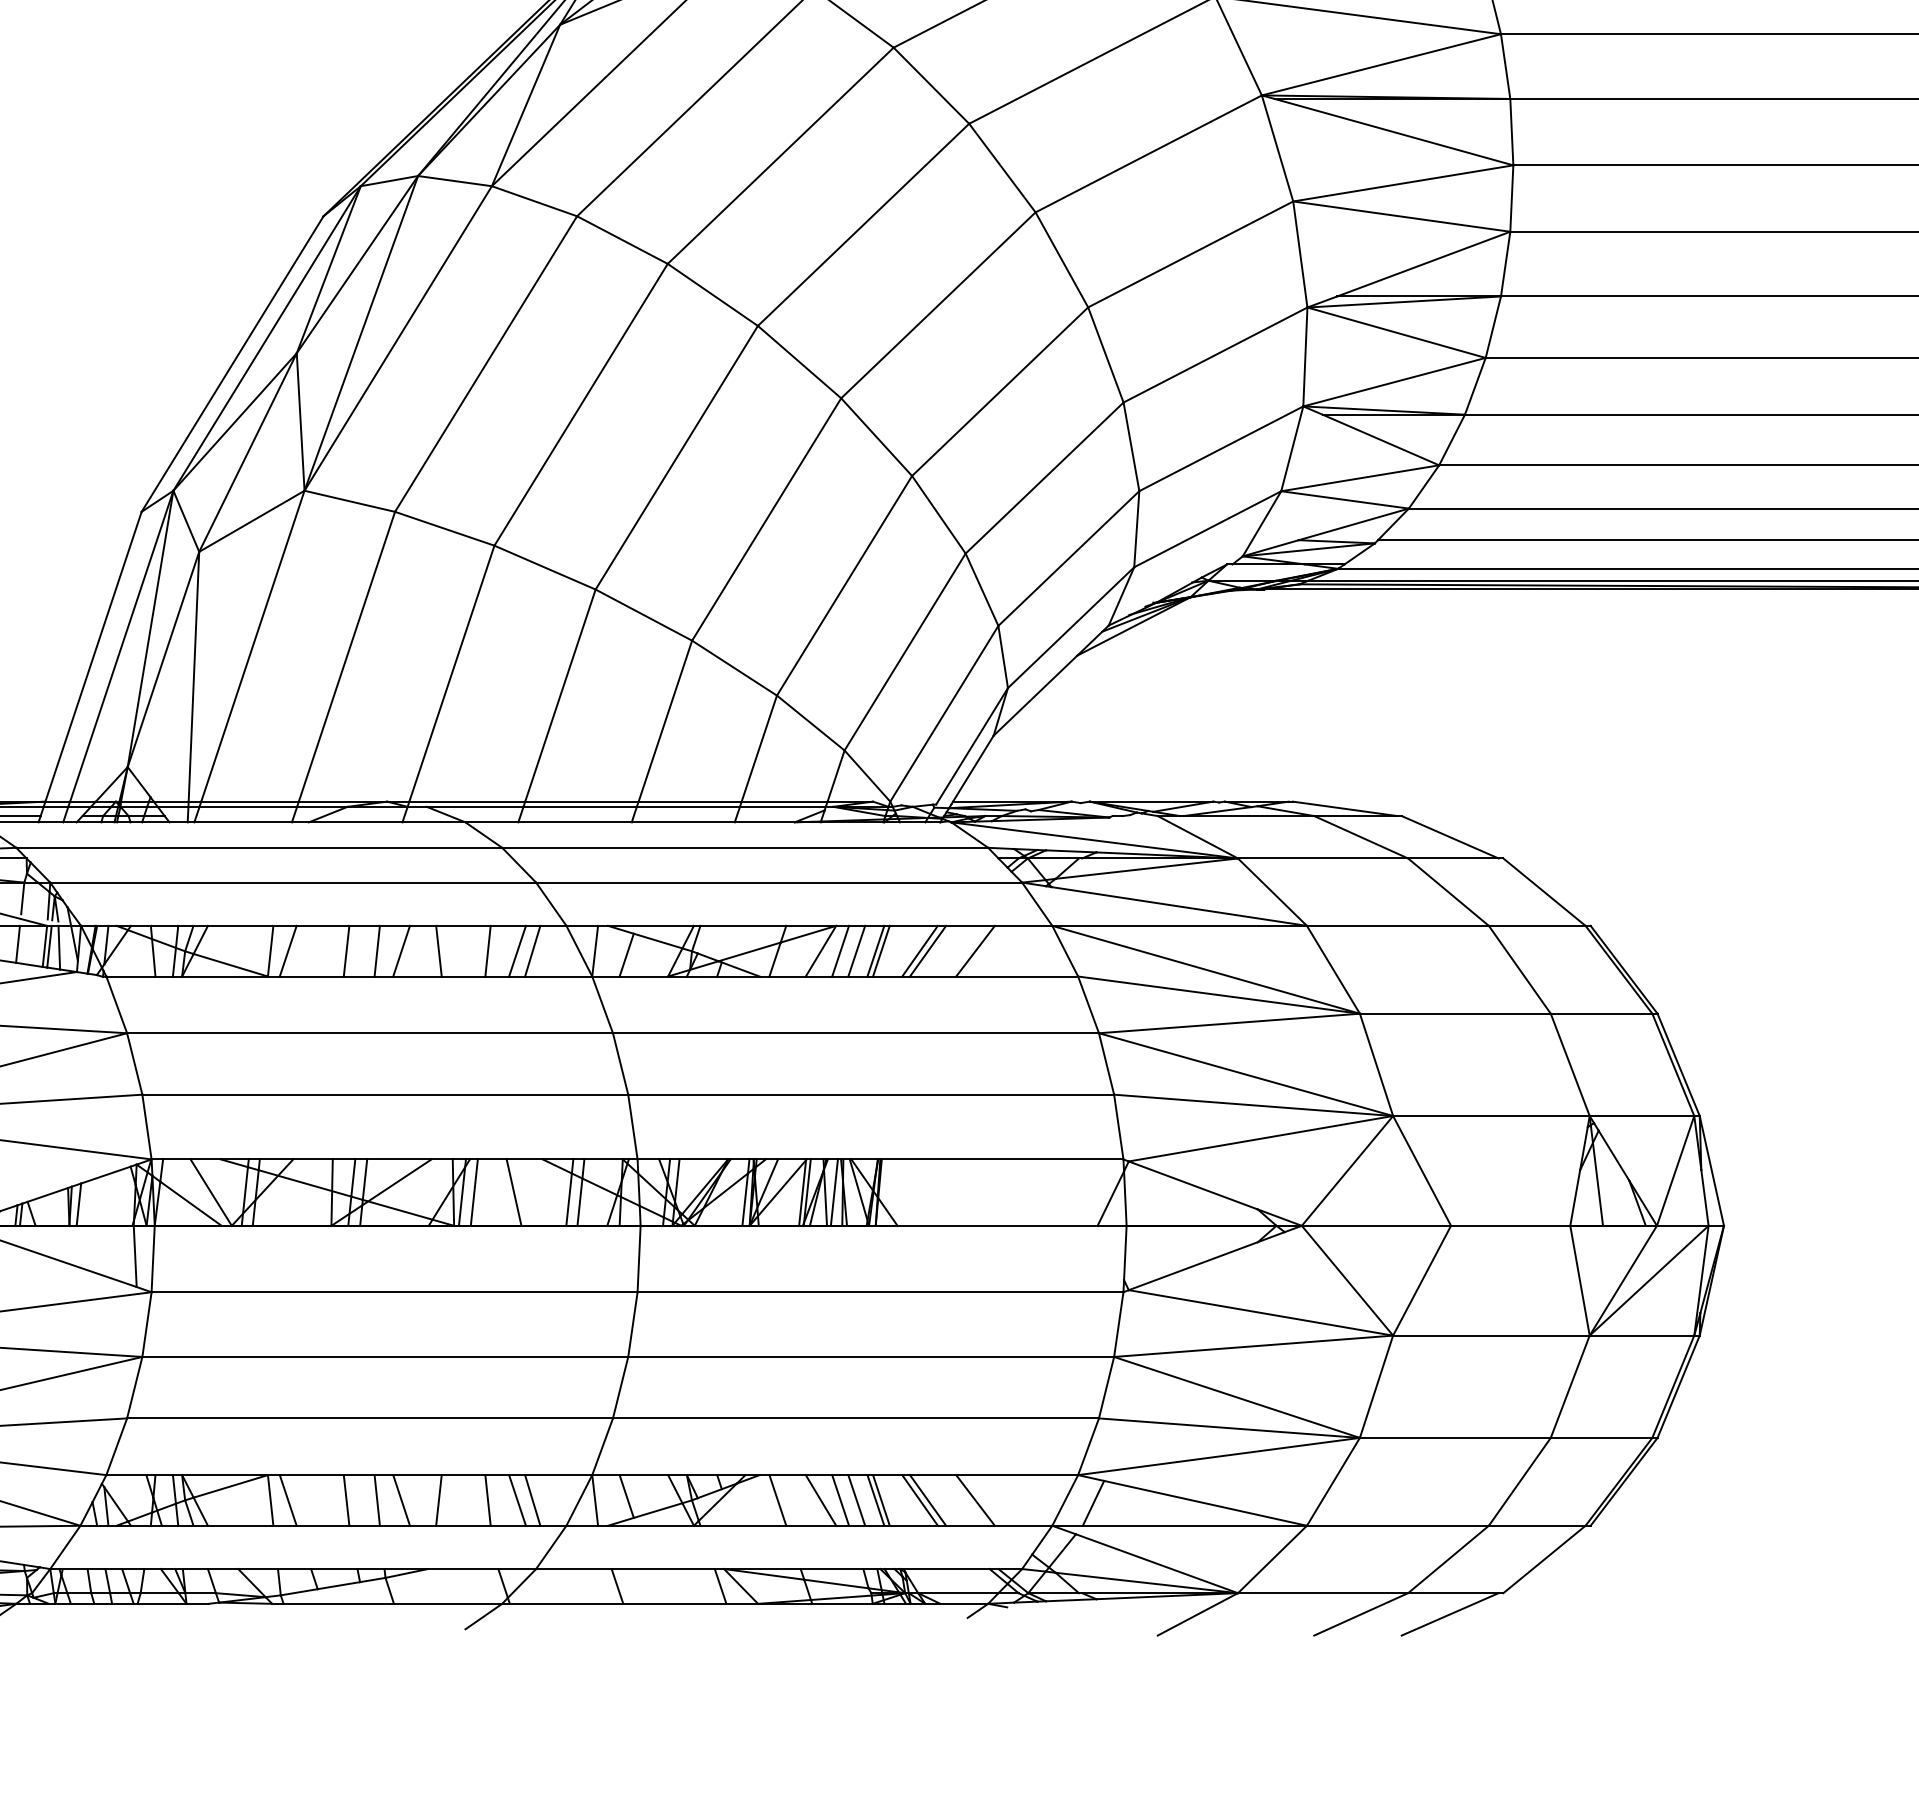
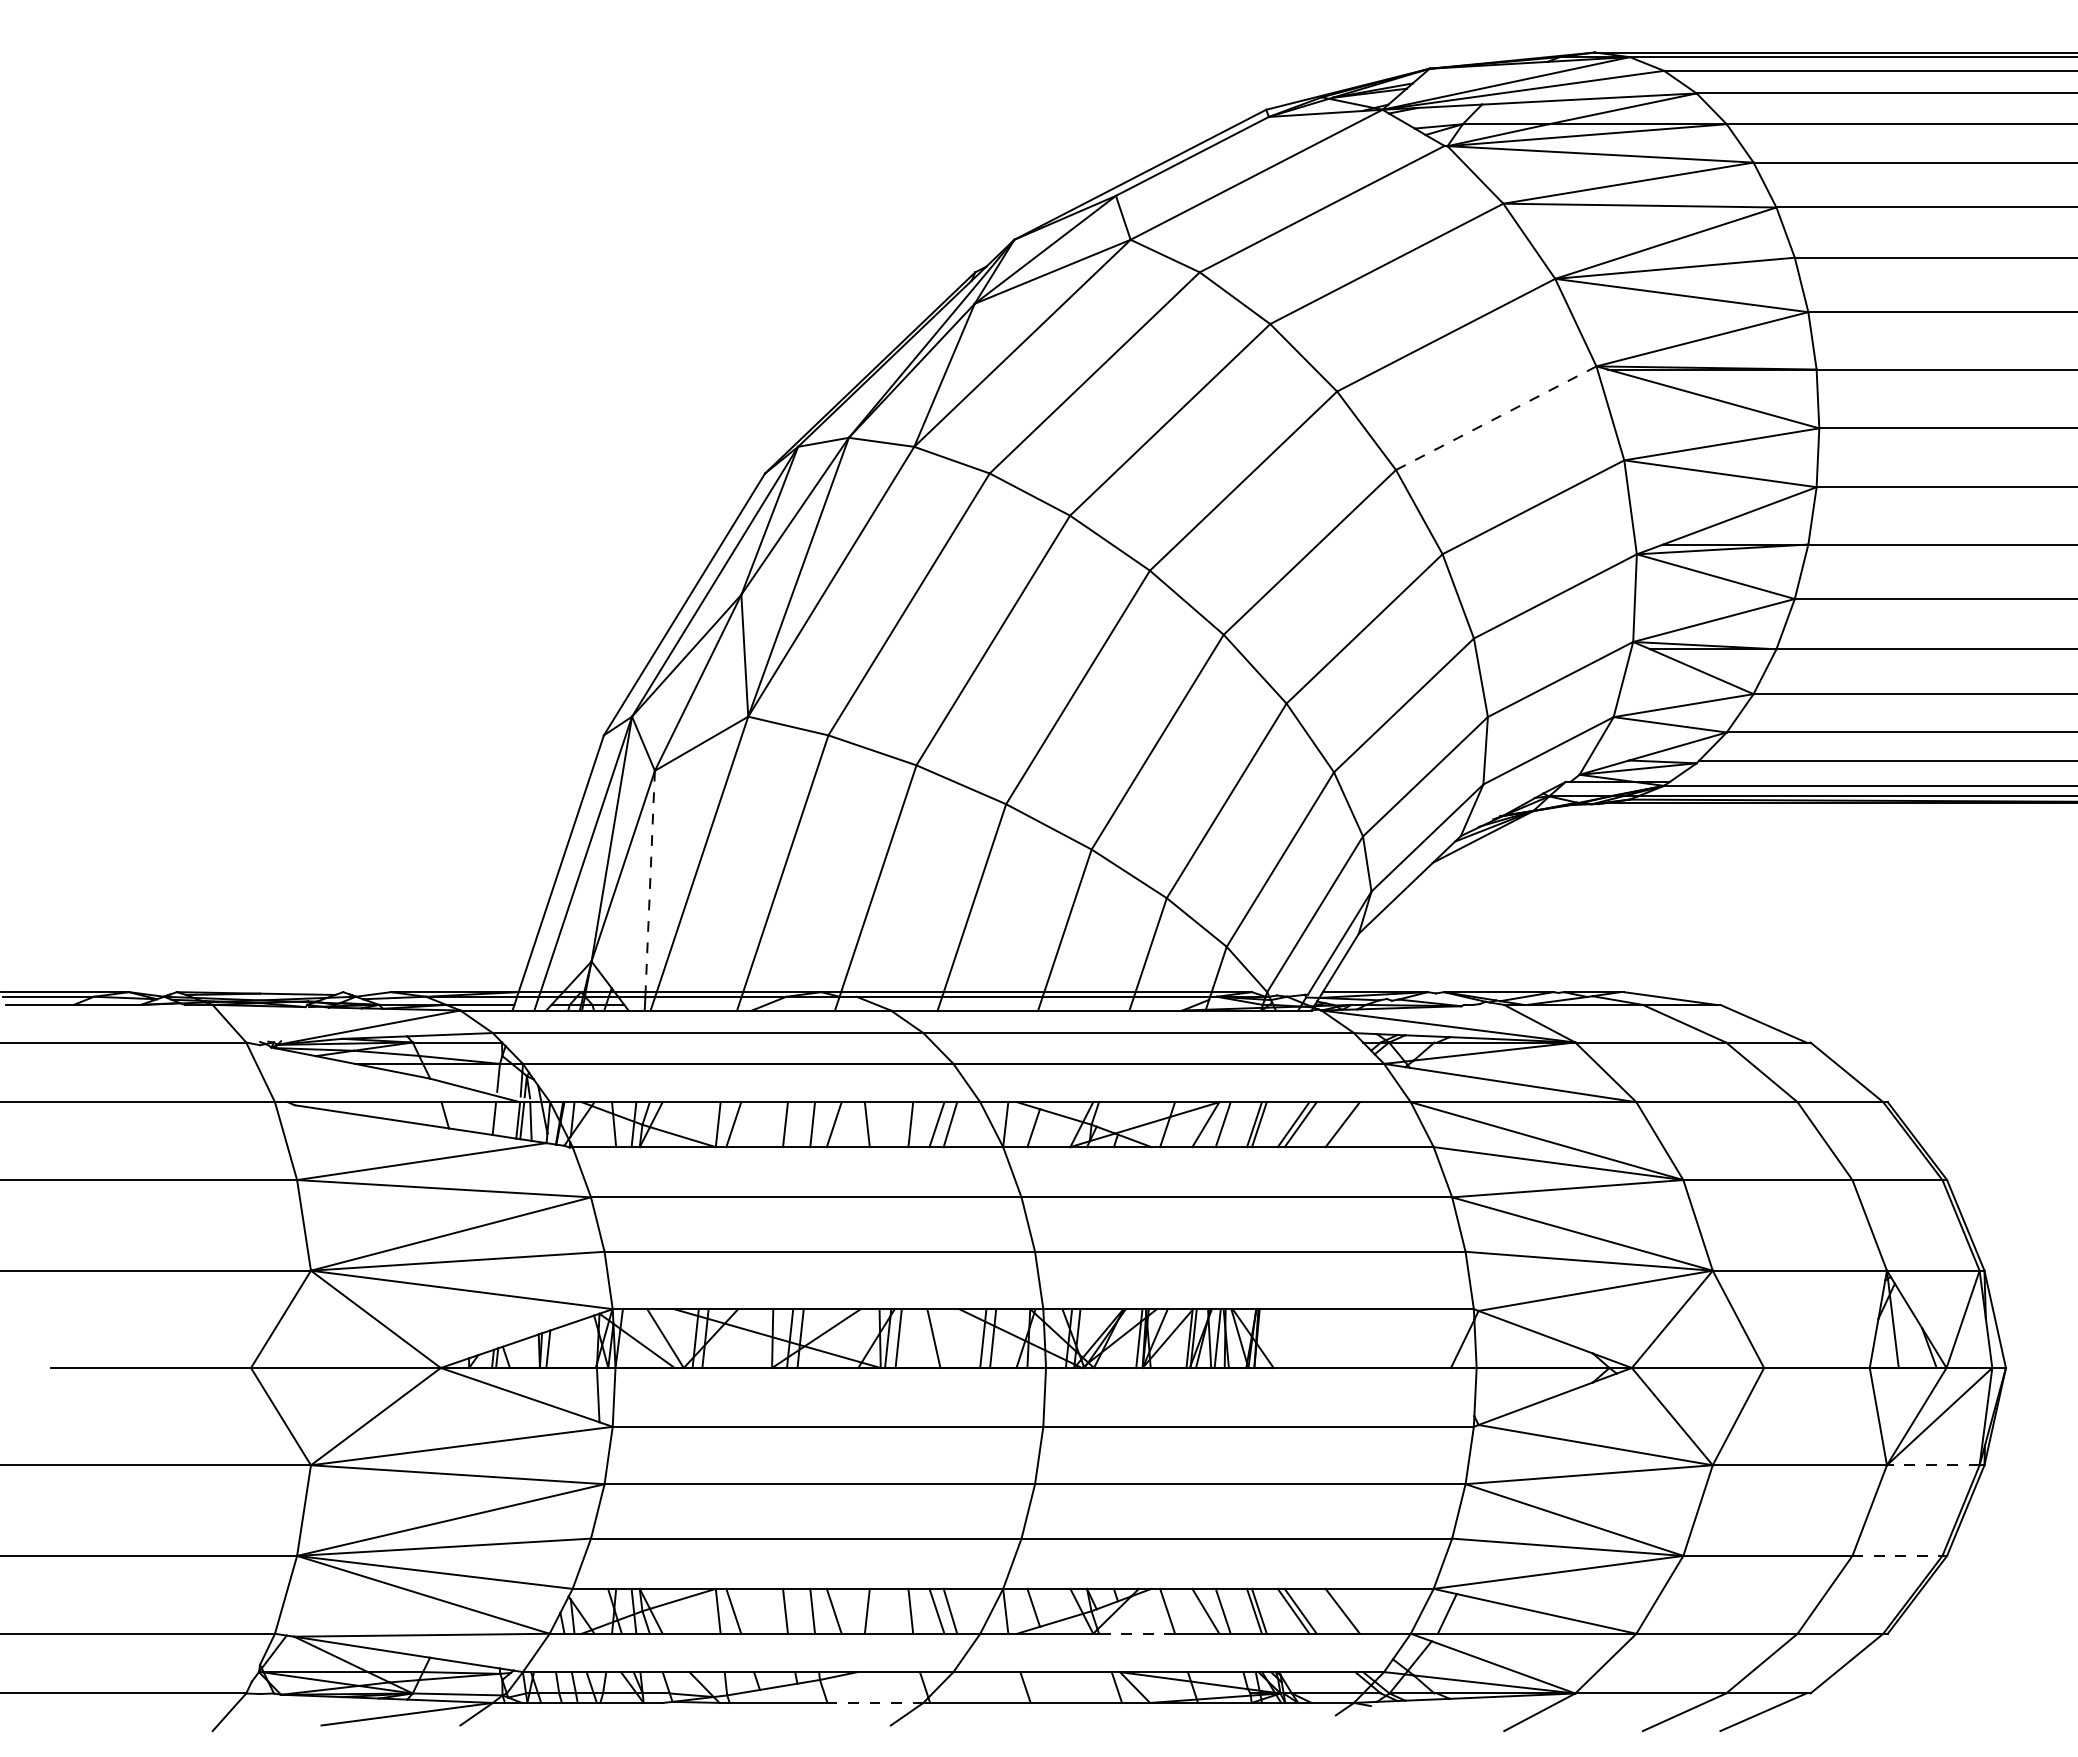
line: (1149, 154) -> (1496, 418), solid -> dashed
line: (194, 676) -> (650, 881), solid -> dashed
line: (856, 951) -> (1237, 1124), removed
line: (1641, 1335) -> (1932, 1465), solid -> dashed
line: (1601, 1437) -> (1897, 1555), solid -> dashed
line: (856, 1499) -> (1237, 1610), removed
line: (742, 1525) -> (1136, 1633), solid -> dashed
line: (448, 1603) -> (875, 1702), solid -> dashed

